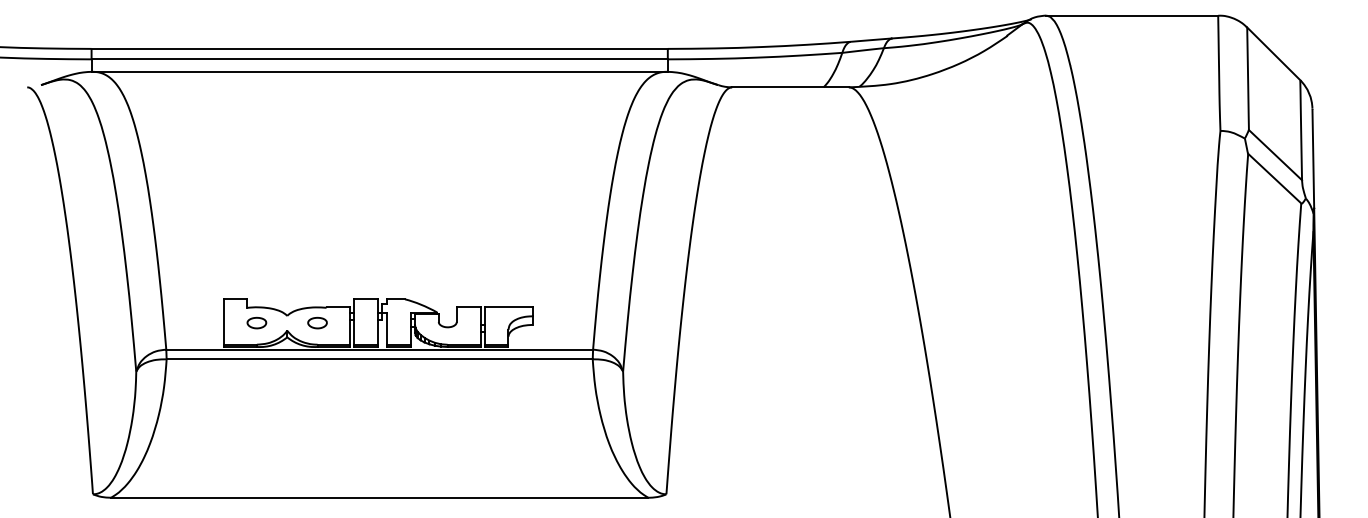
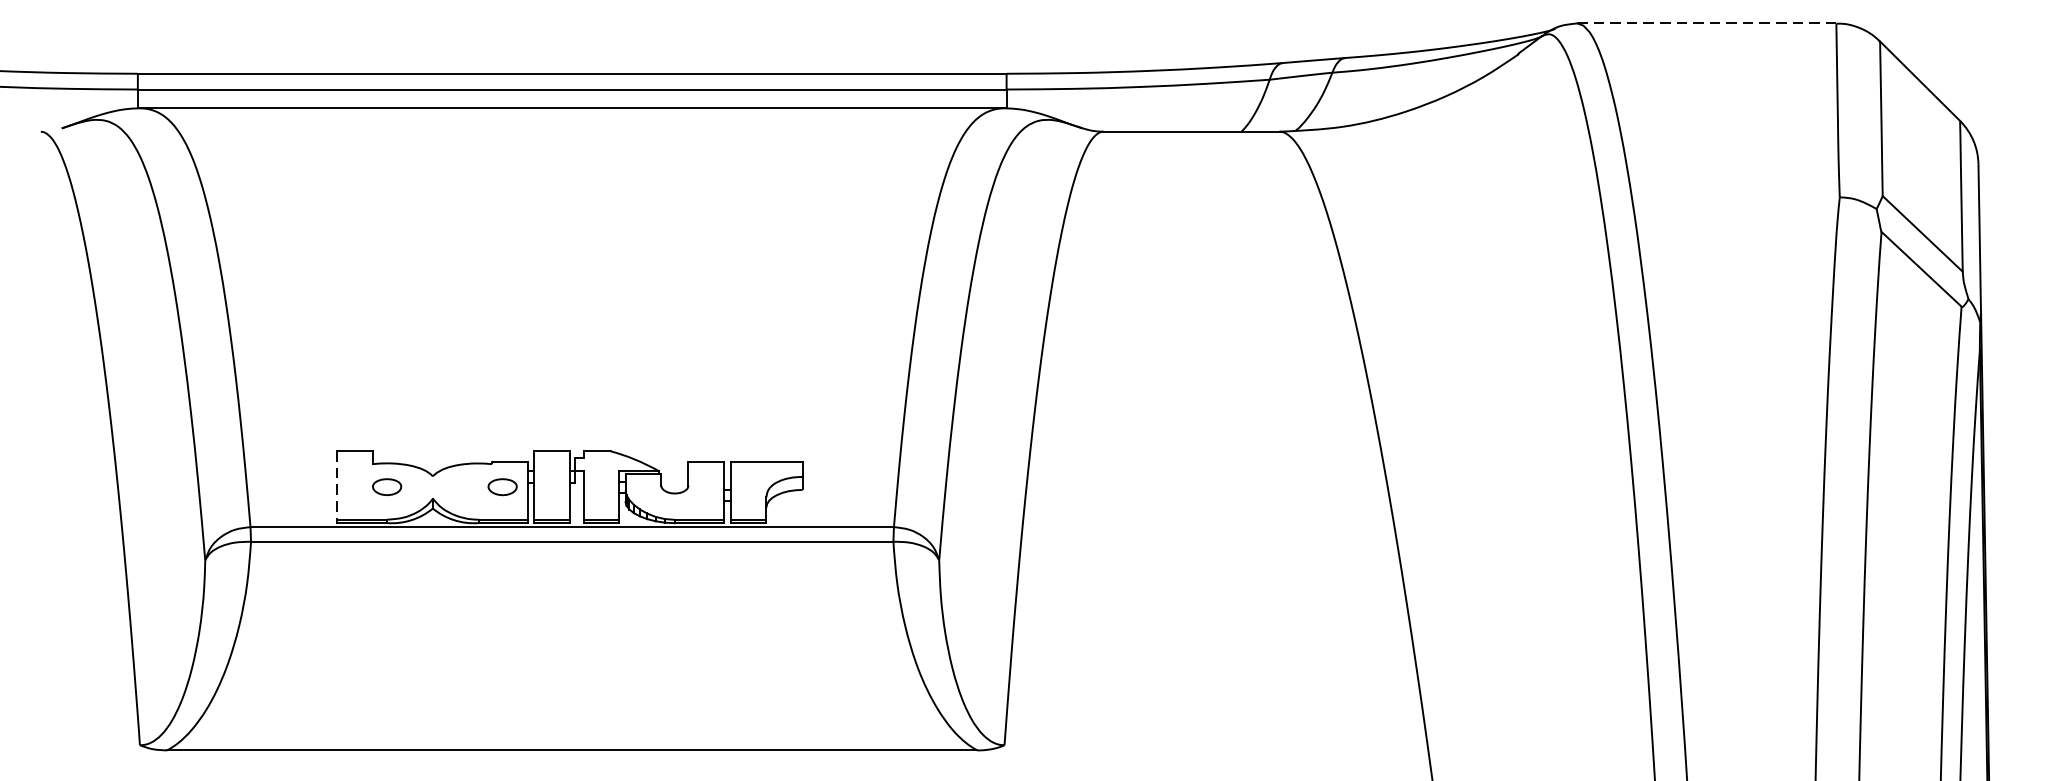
line: (1132, 15) -> (1707, 23), solid -> dashed
line: (223, 321) -> (336, 484), solid -> dashed
part: (317, 322) -> (502, 486), moved

